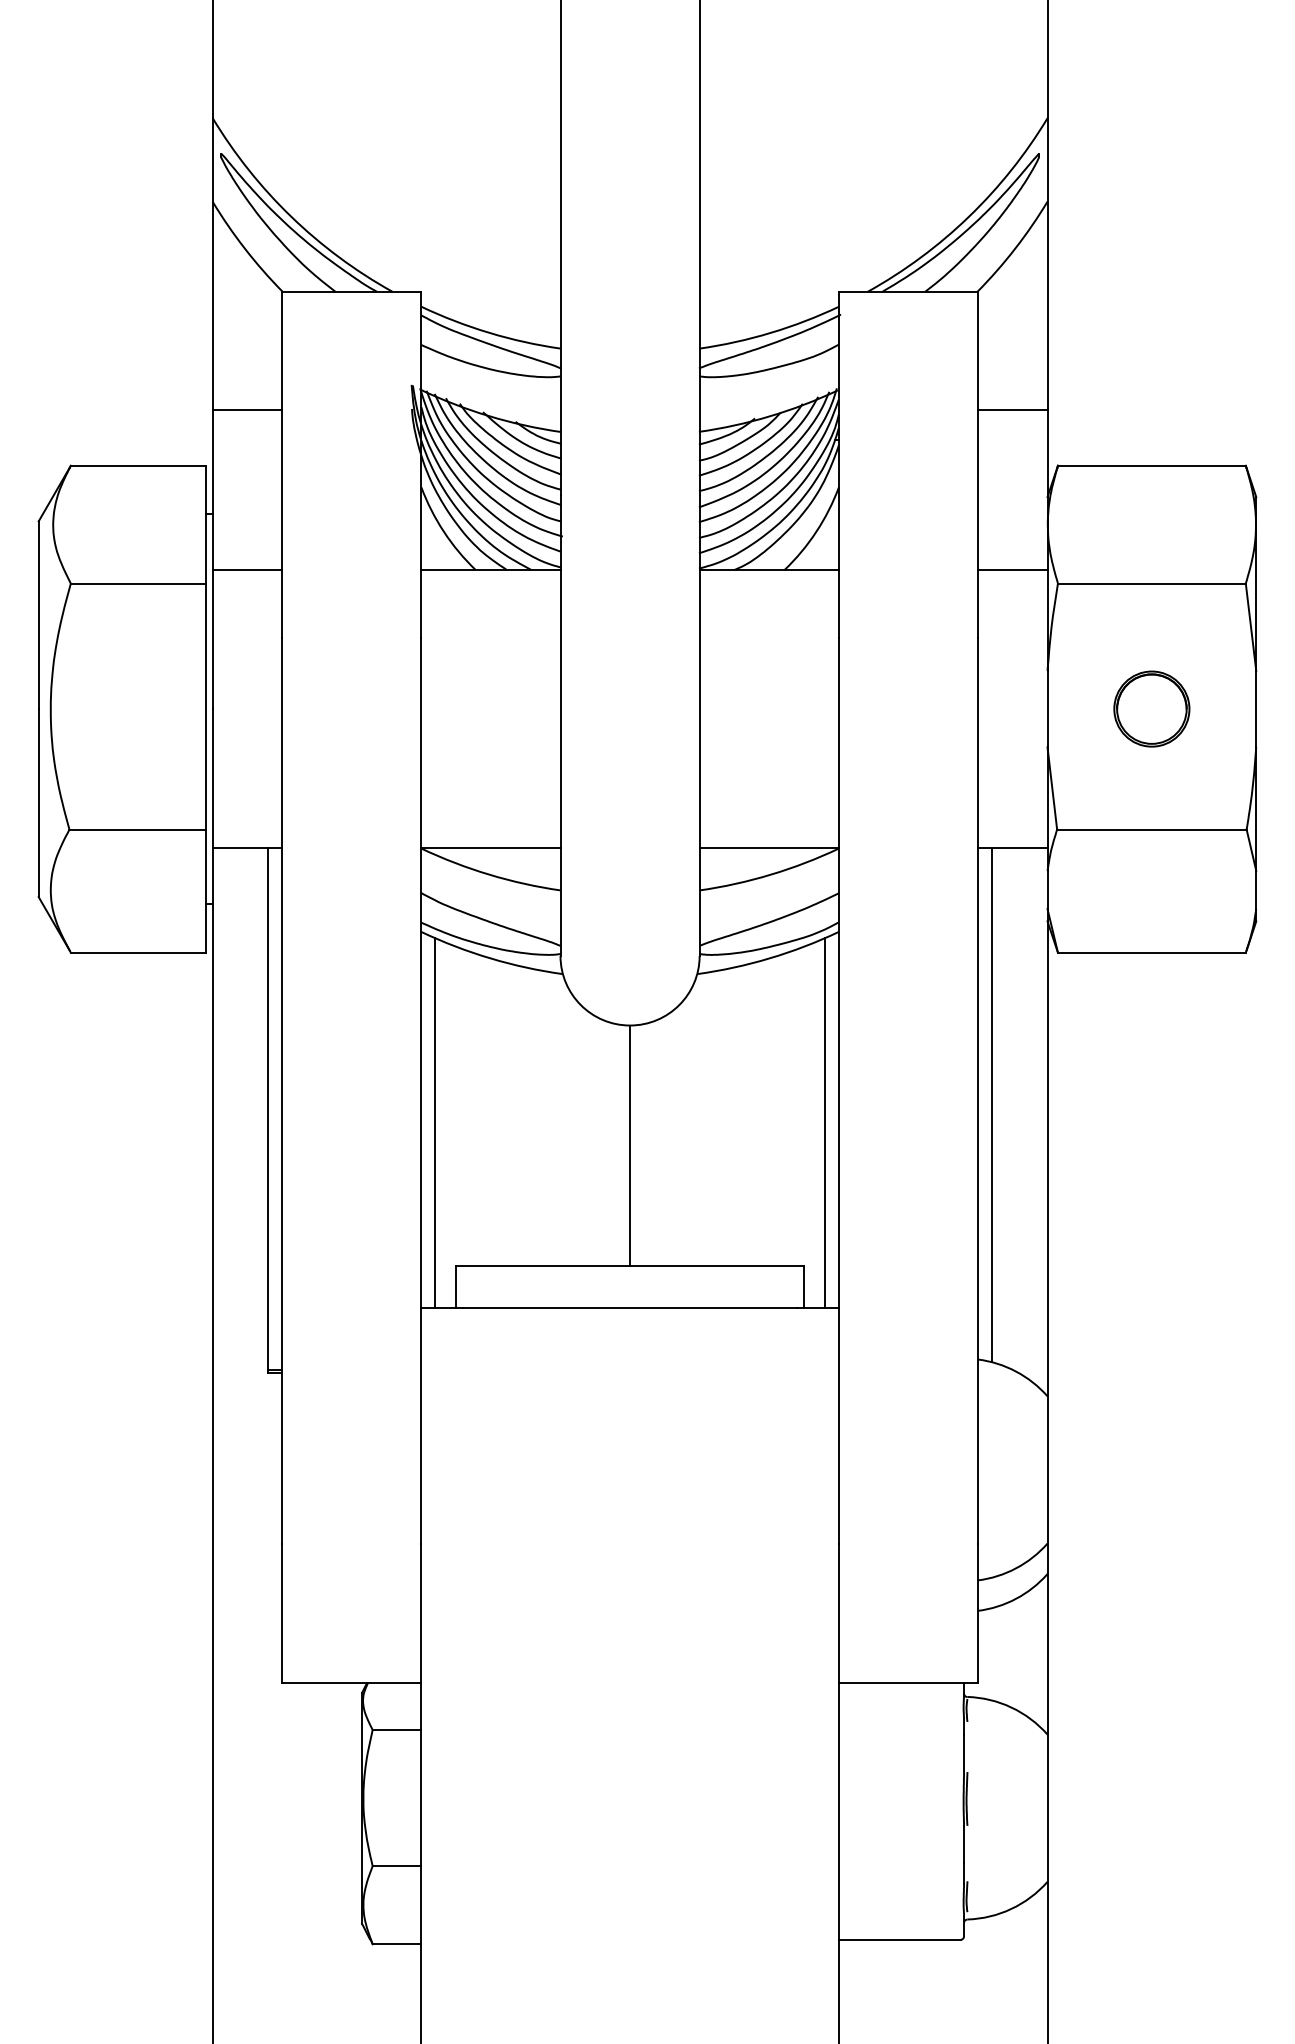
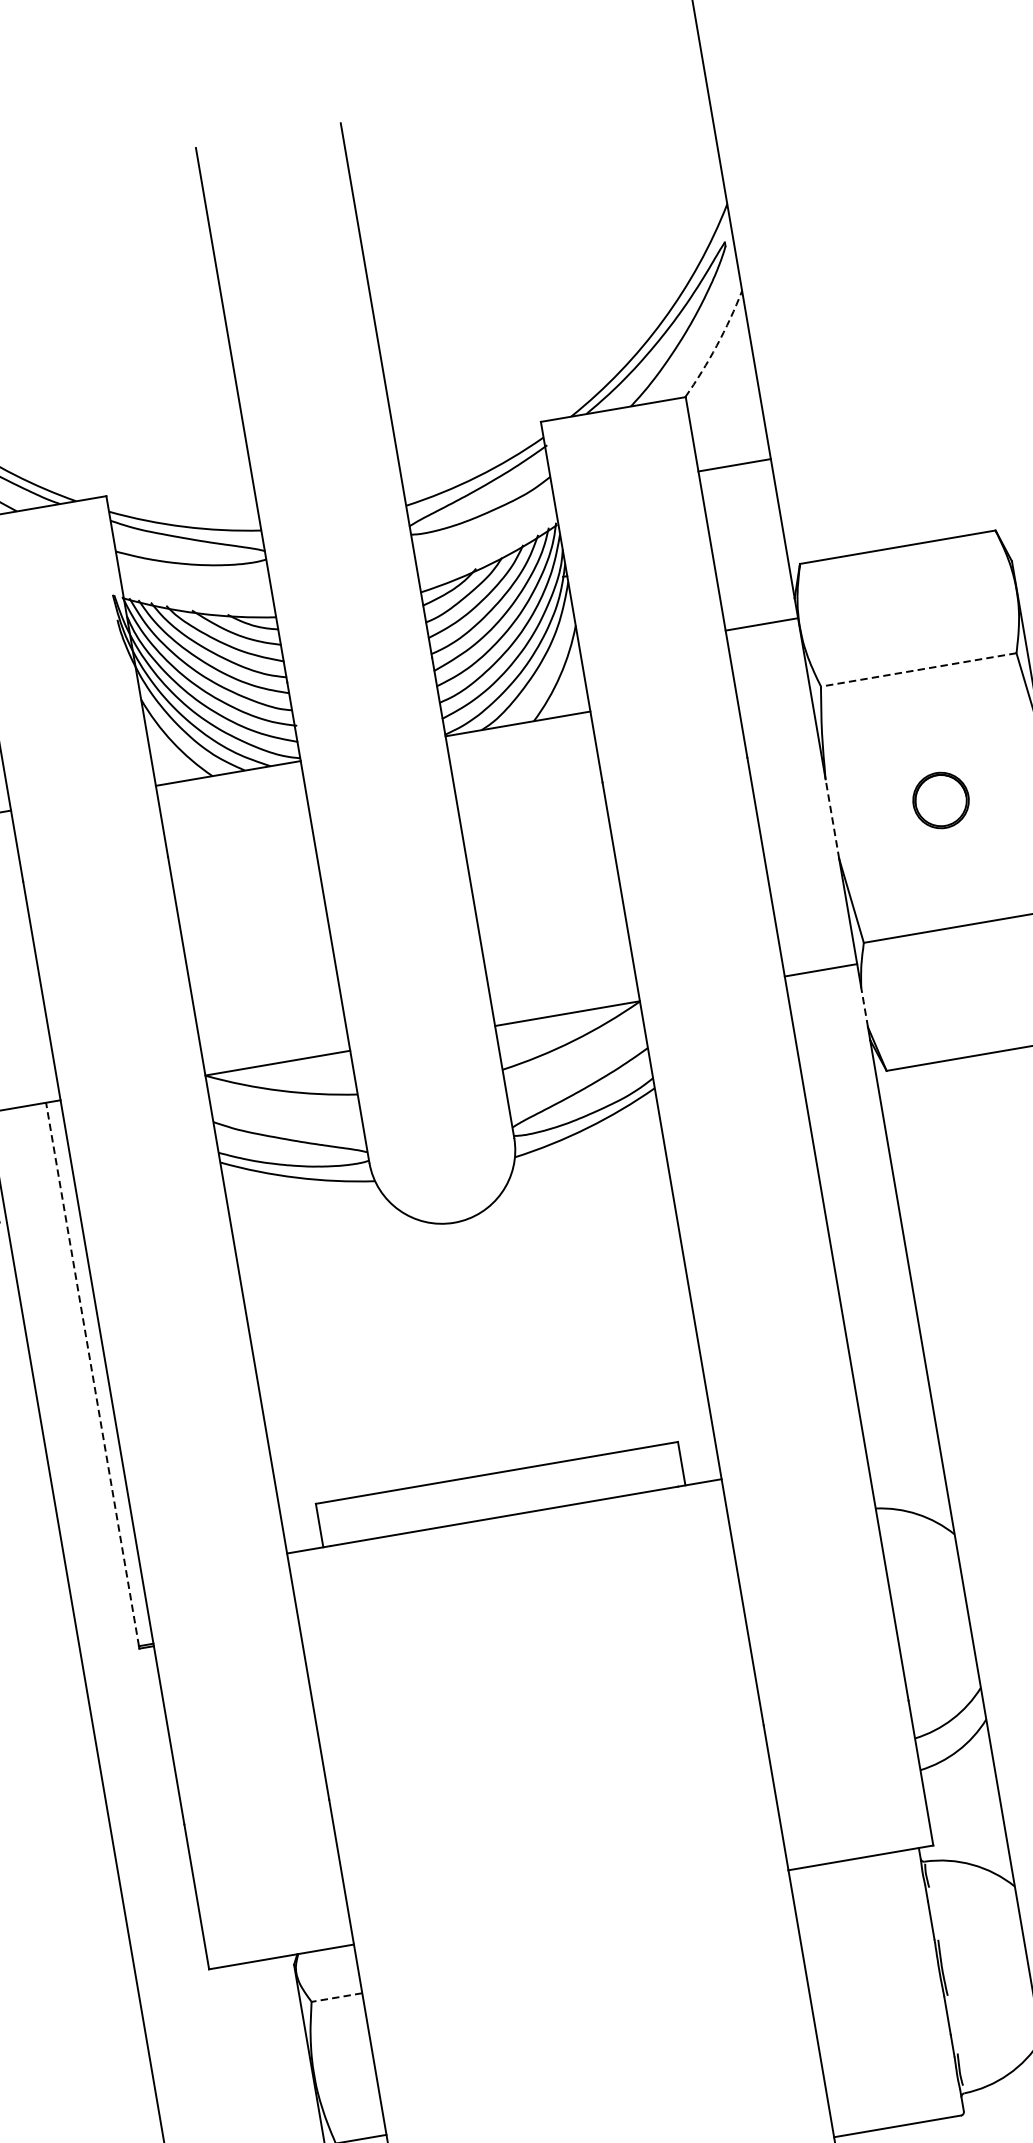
arc: (1015, 248) -> (717, 345), solid -> dashed
line: (1012, 410) -> (734, 465), moved
line: (1012, 570) -> (761, 624), moved
line: (1151, 583) -> (918, 669), solid -> dashed
line: (1047, 708) -> (832, 818), solid -> dashed
part: (1151, 708) -> (940, 800), size x0.7
line: (1047, 889) -> (864, 1006), solid -> dashed
line: (991, 1105) -> (844, 1241), removed
line: (268, 1108) -> (92, 1373), solid -> dashed
line: (435, 1122) -> (268, 1358), removed
line: (824, 1122) -> (673, 1289), removed
line: (630, 1145) -> (475, 1347), removed
line: (396, 1730) -> (336, 1998), solid -> dashed

